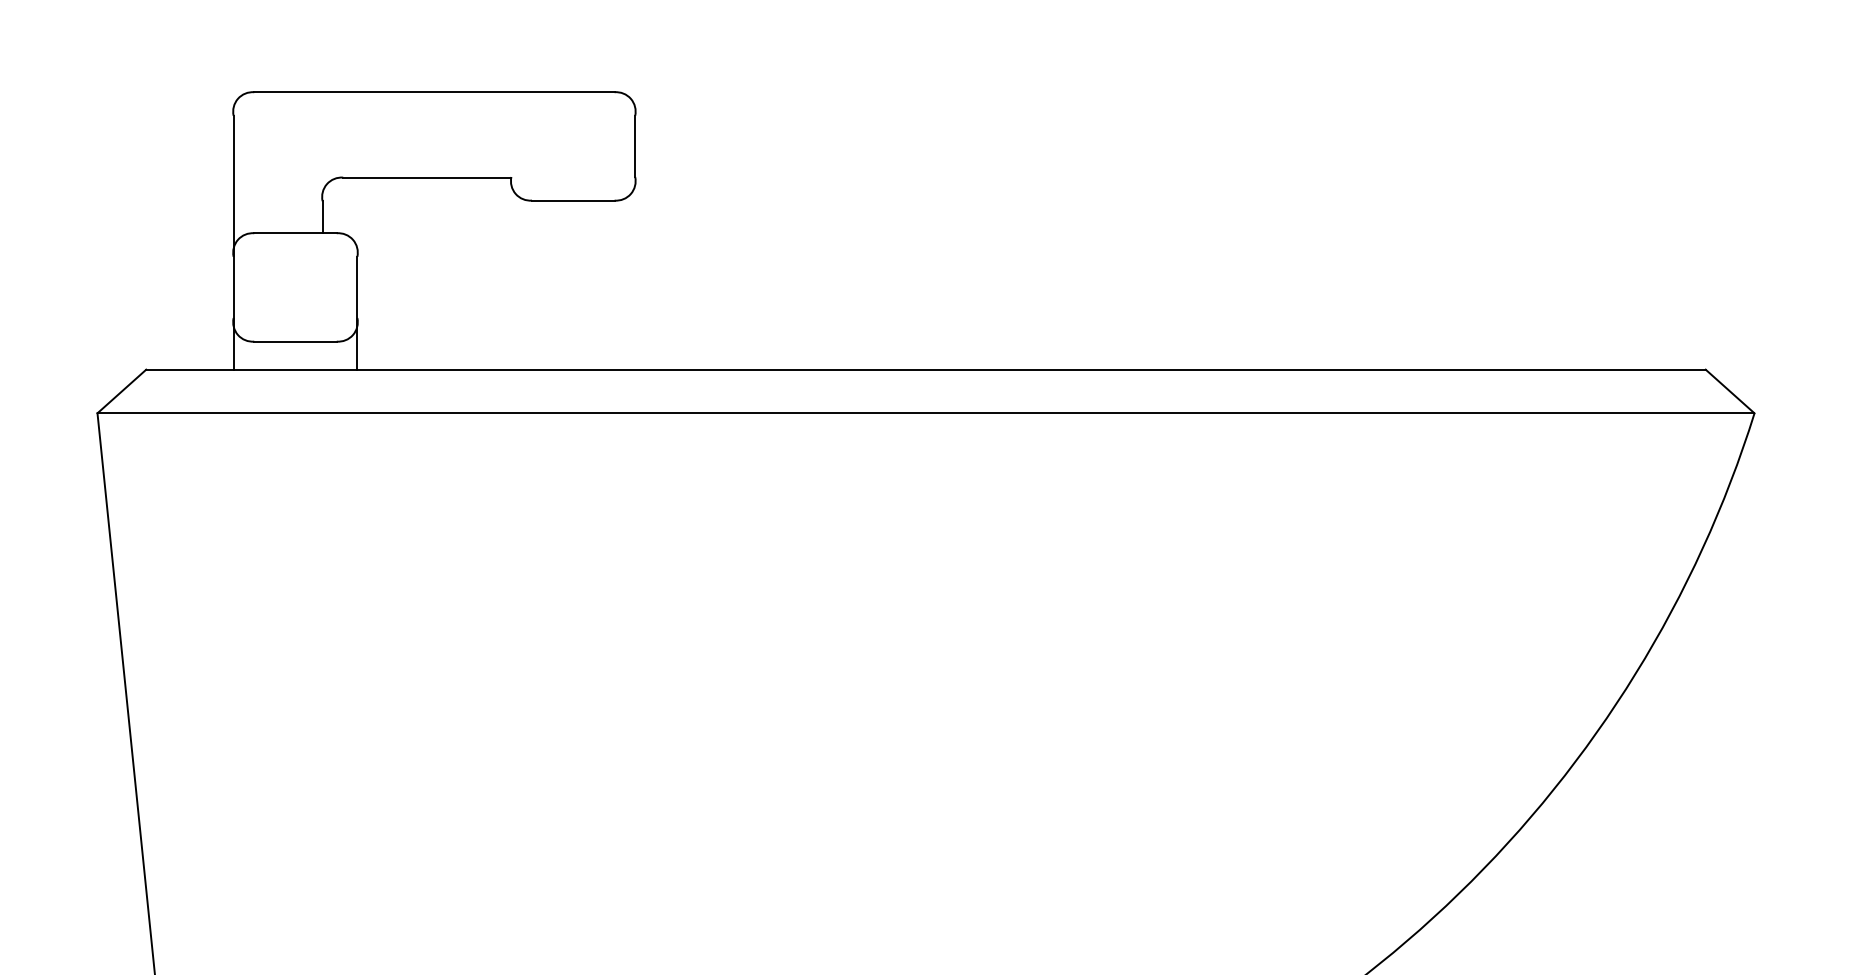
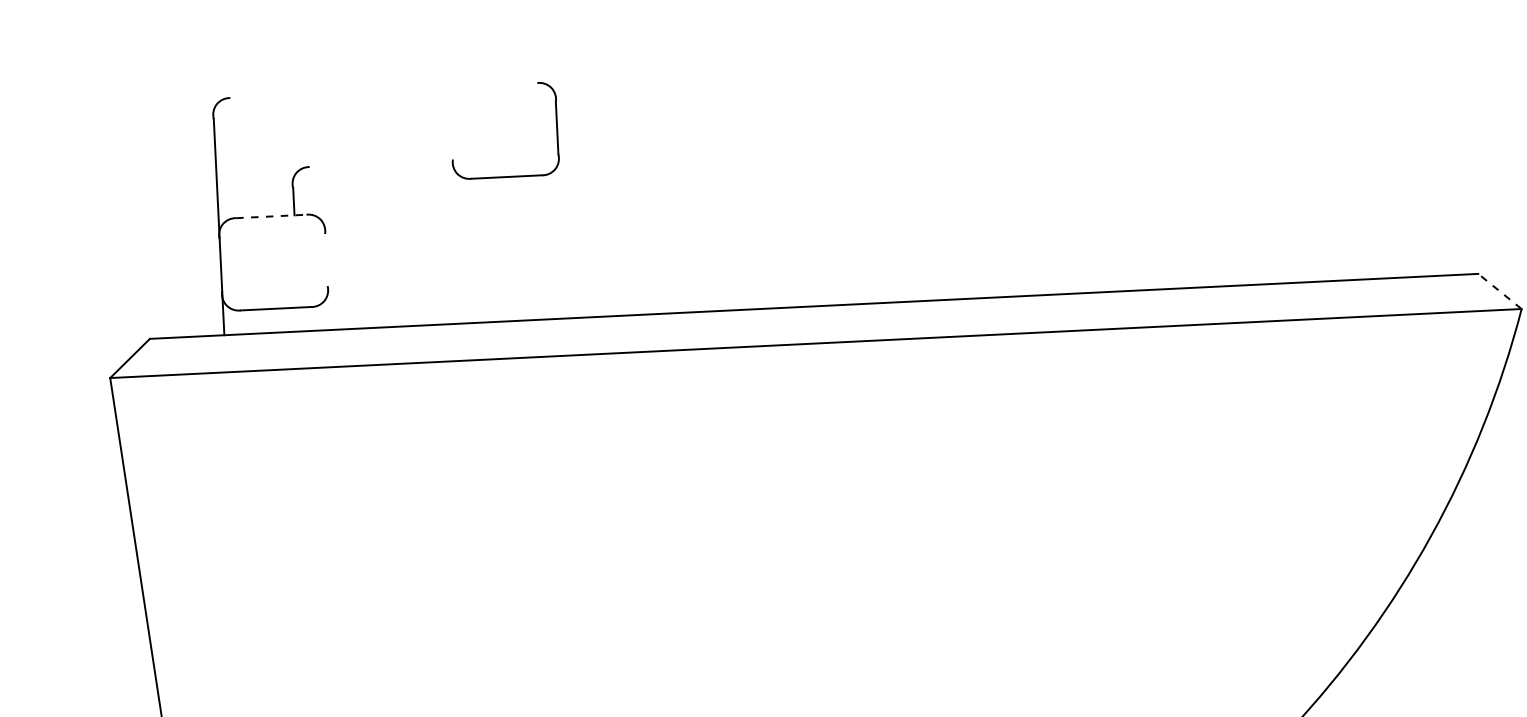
line: (434, 92) -> (383, 90), removed
line: (427, 177) -> (381, 163), removed
line: (295, 233) -> (271, 216), solid -> dashed
line: (357, 312) -> (327, 281), removed
line: (1730, 391) -> (1500, 291), solid -> dashed

